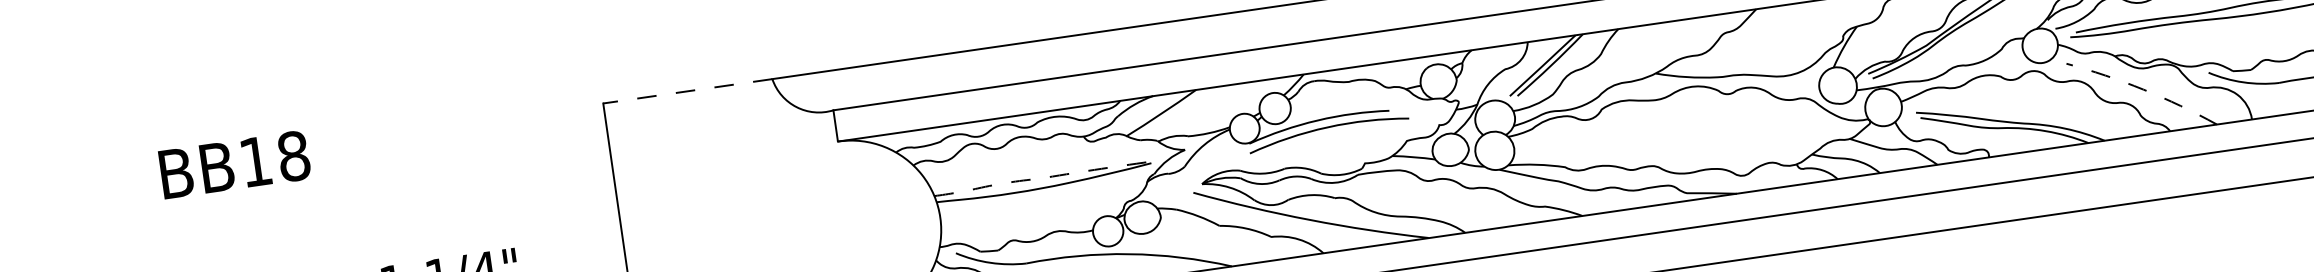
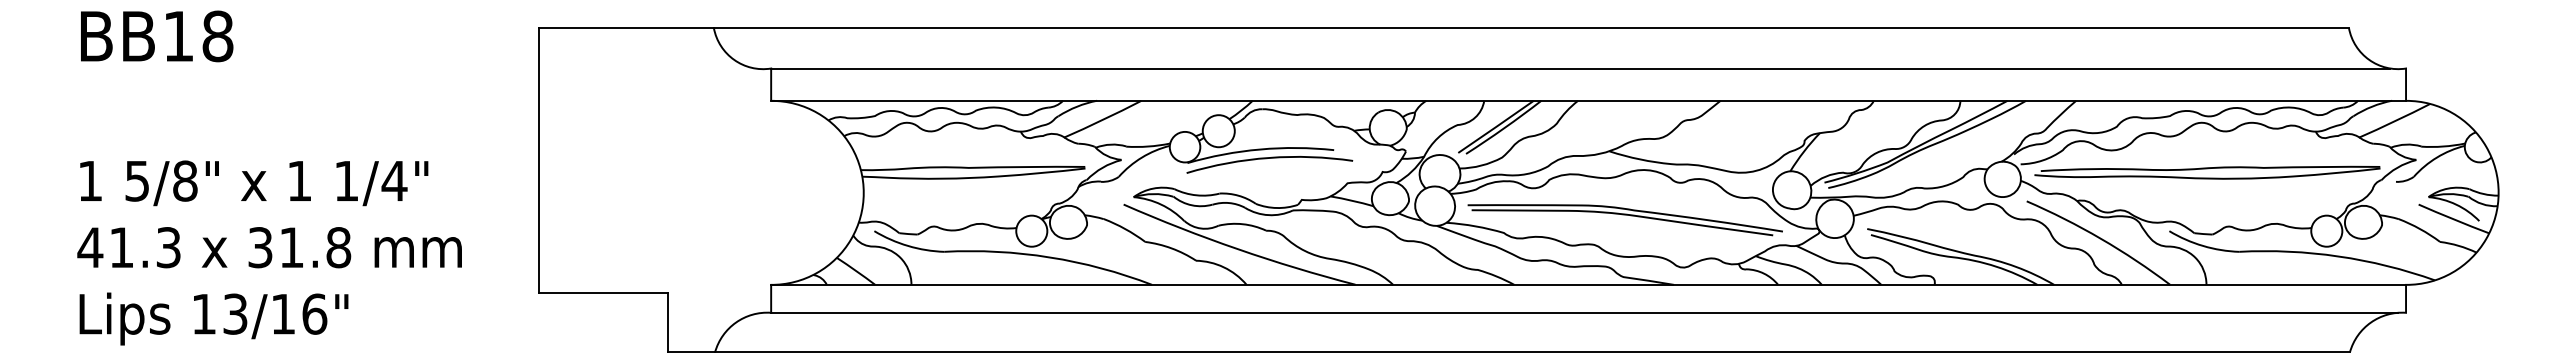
arc: (2143, 89) -> (2100, 238), dashed -> solid
line: (686, 91) -> (625, 28), dashed -> solid
part: (1680, 138) -> (1624, 220), added
line: (1040, 178) -> (970, 167), dashed -> solid

